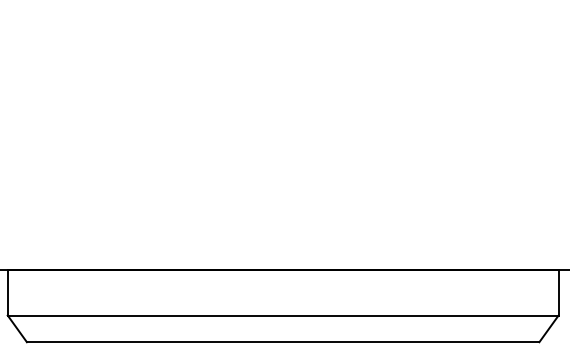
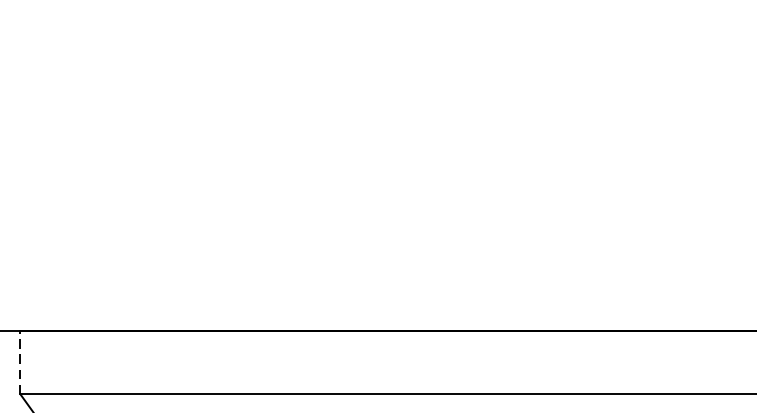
line: (7, 292) -> (20, 362), solid -> dashed

